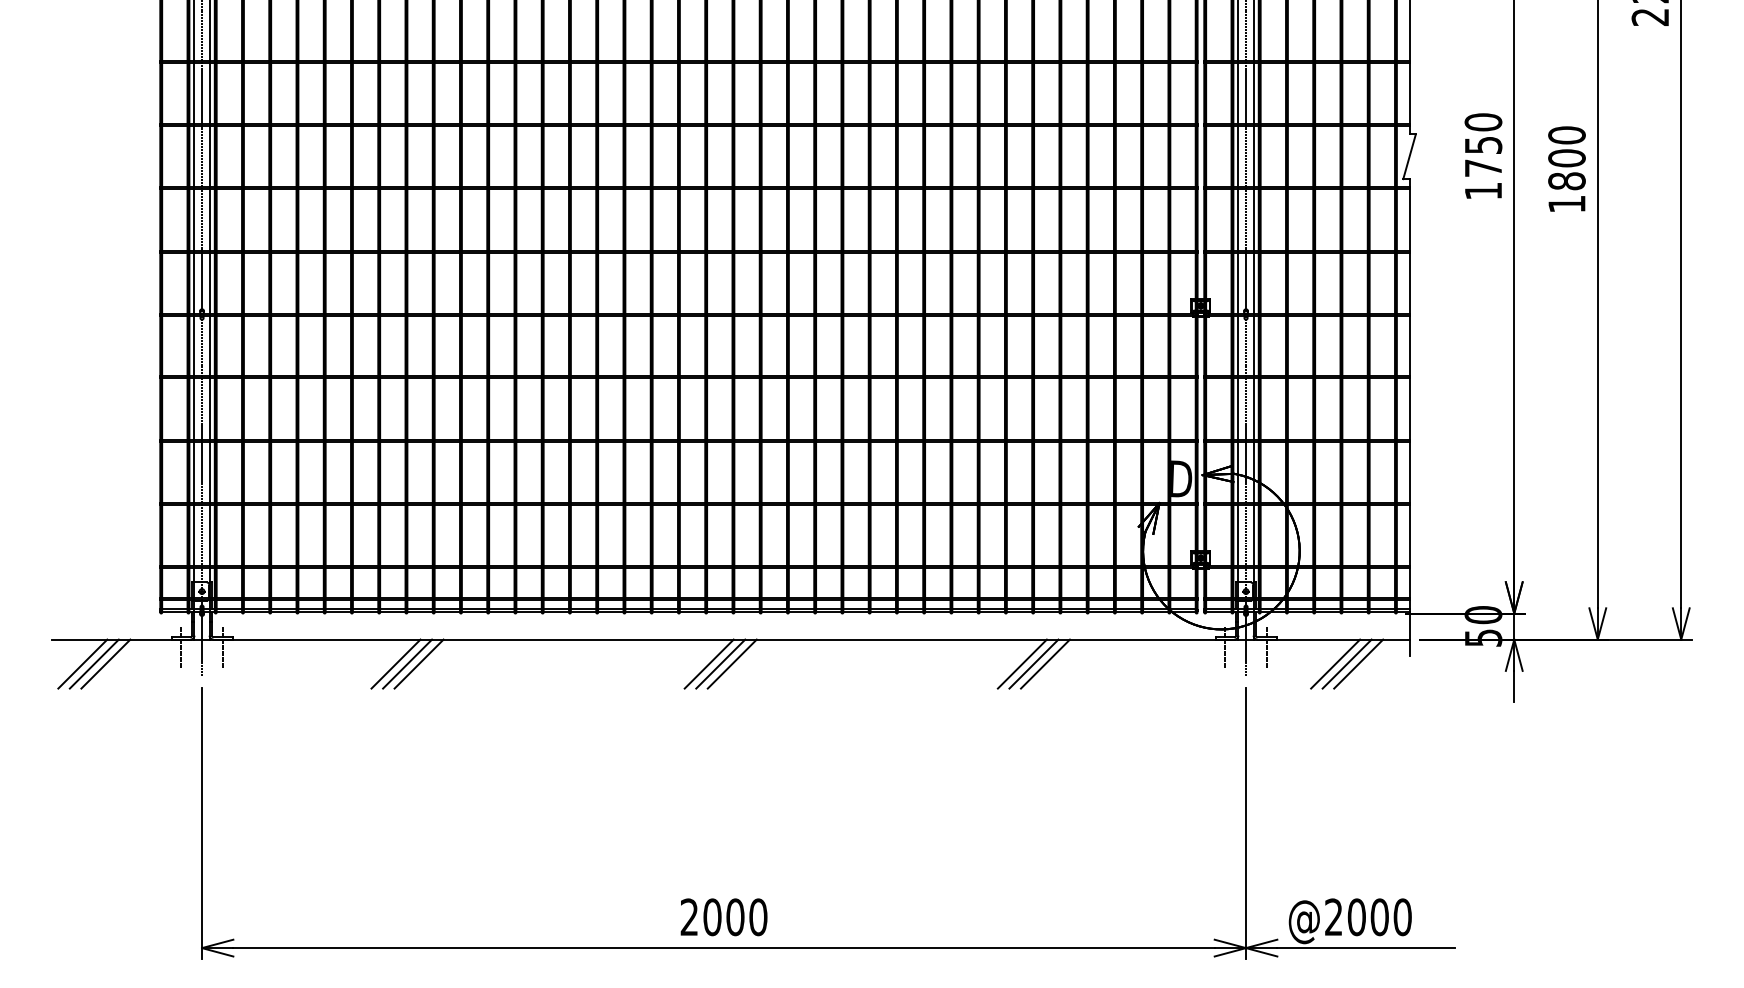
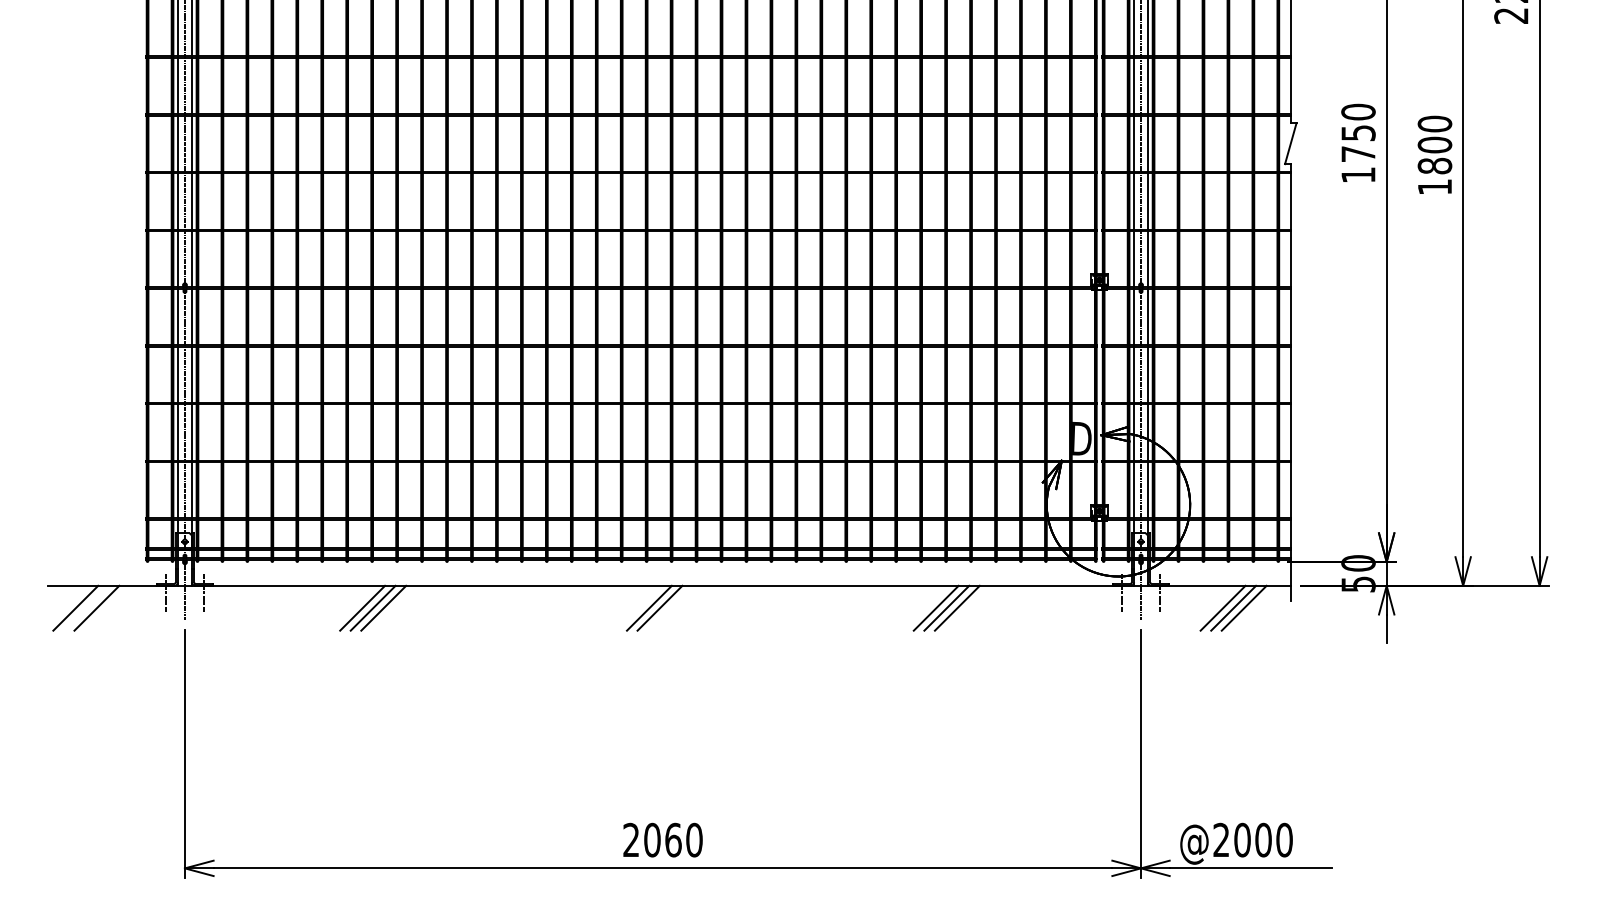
line: (93, 663) -> (85, 607), removed
line: (731, 663) -> (669, 607), removed
text: (735, 917) -> (673, 840), 2000 -> 2060

